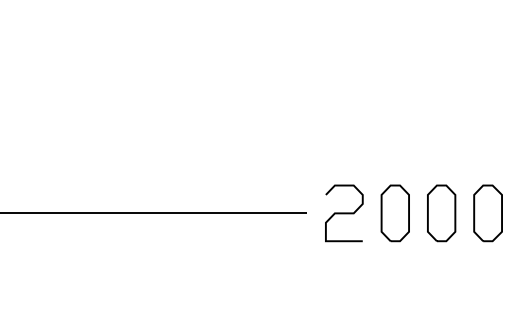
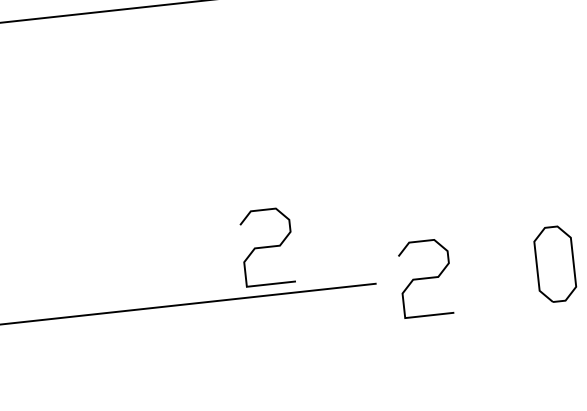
curve: (229, 177) -> (267, 247), added
part: (394, 213) -> (492, 271), removed

